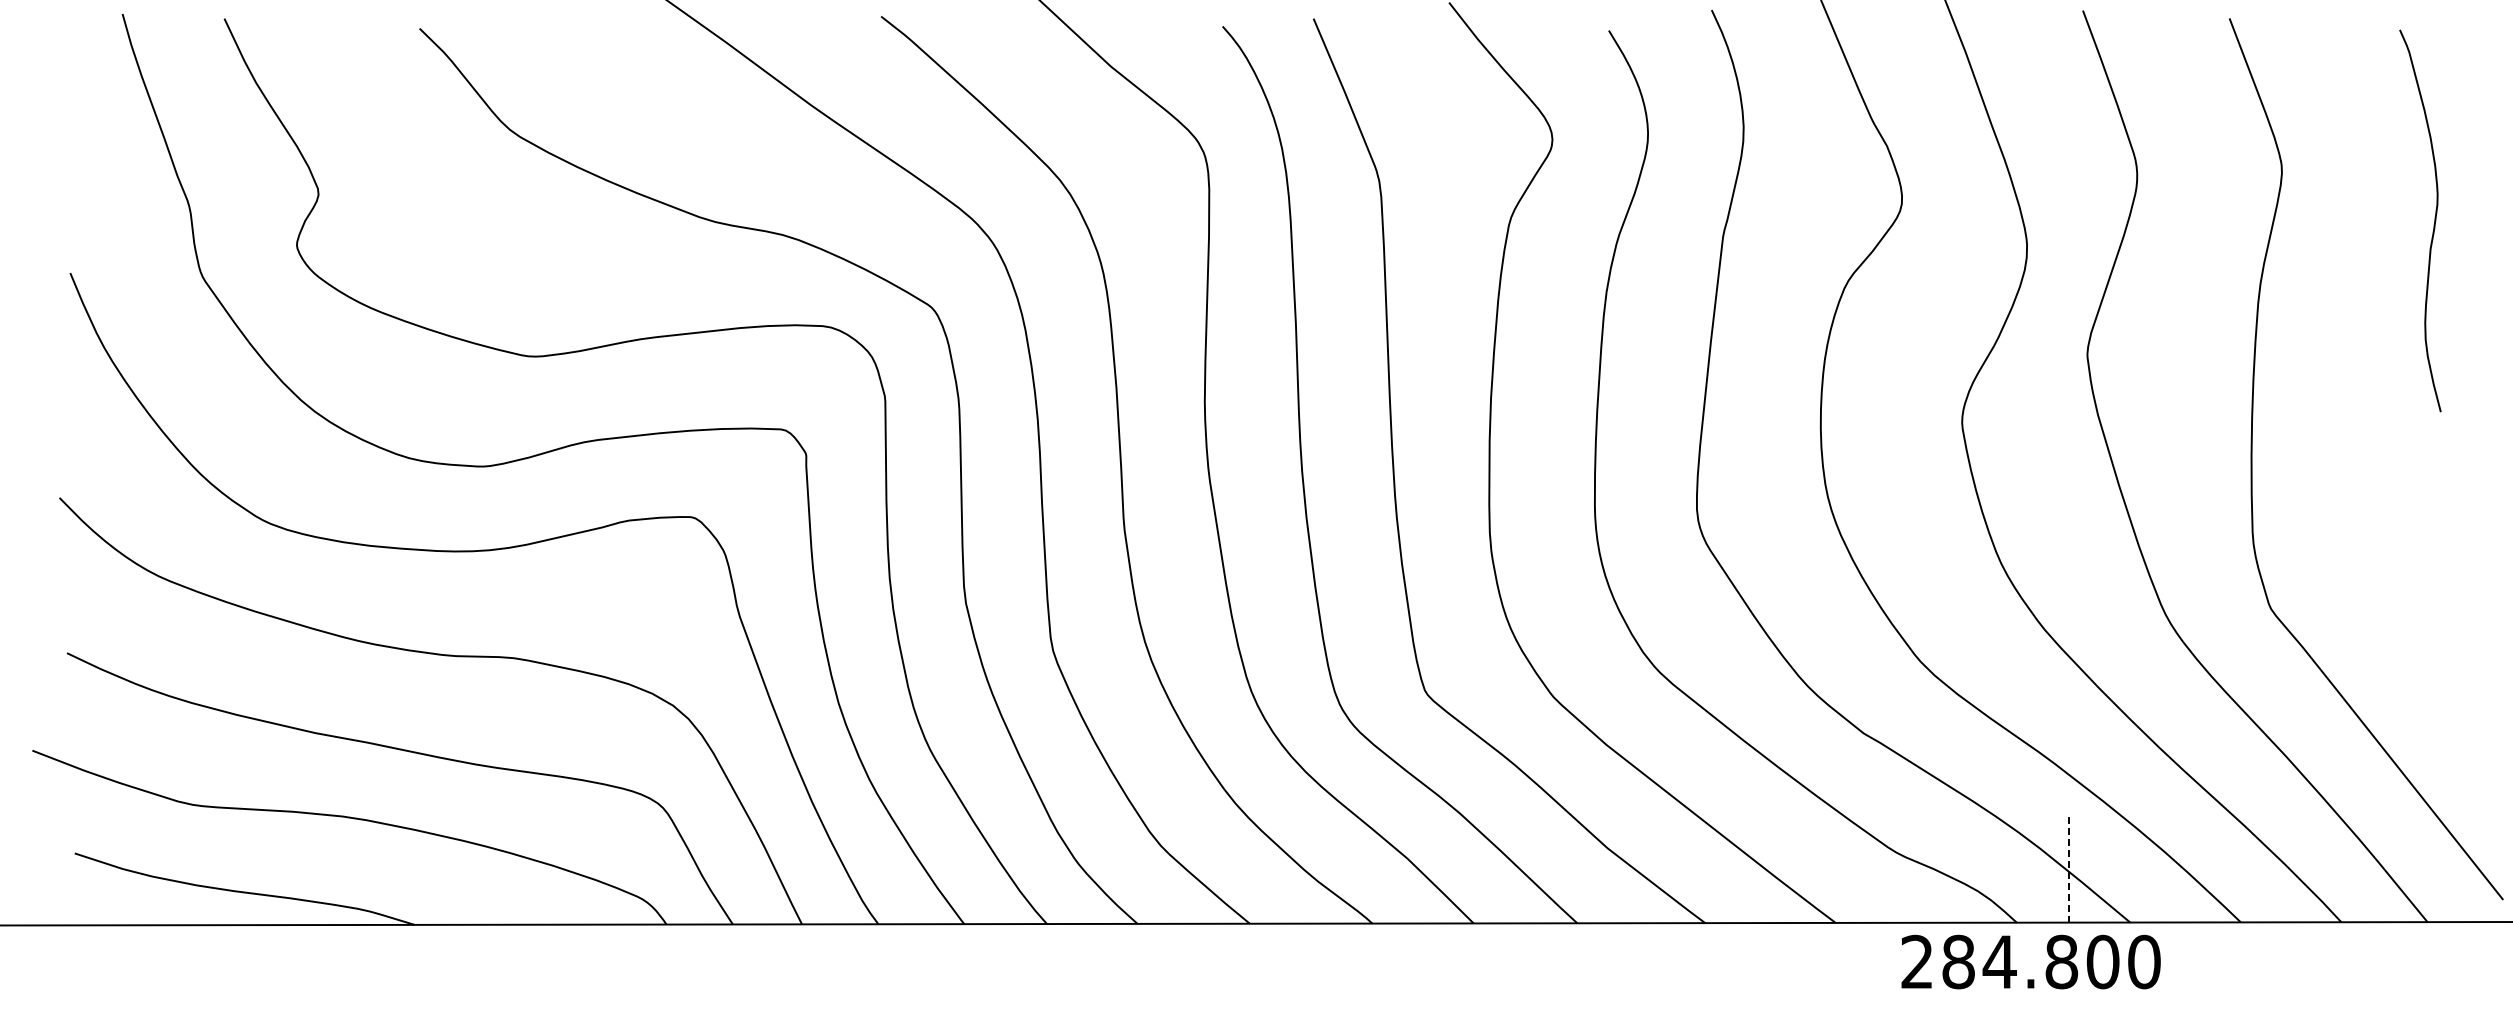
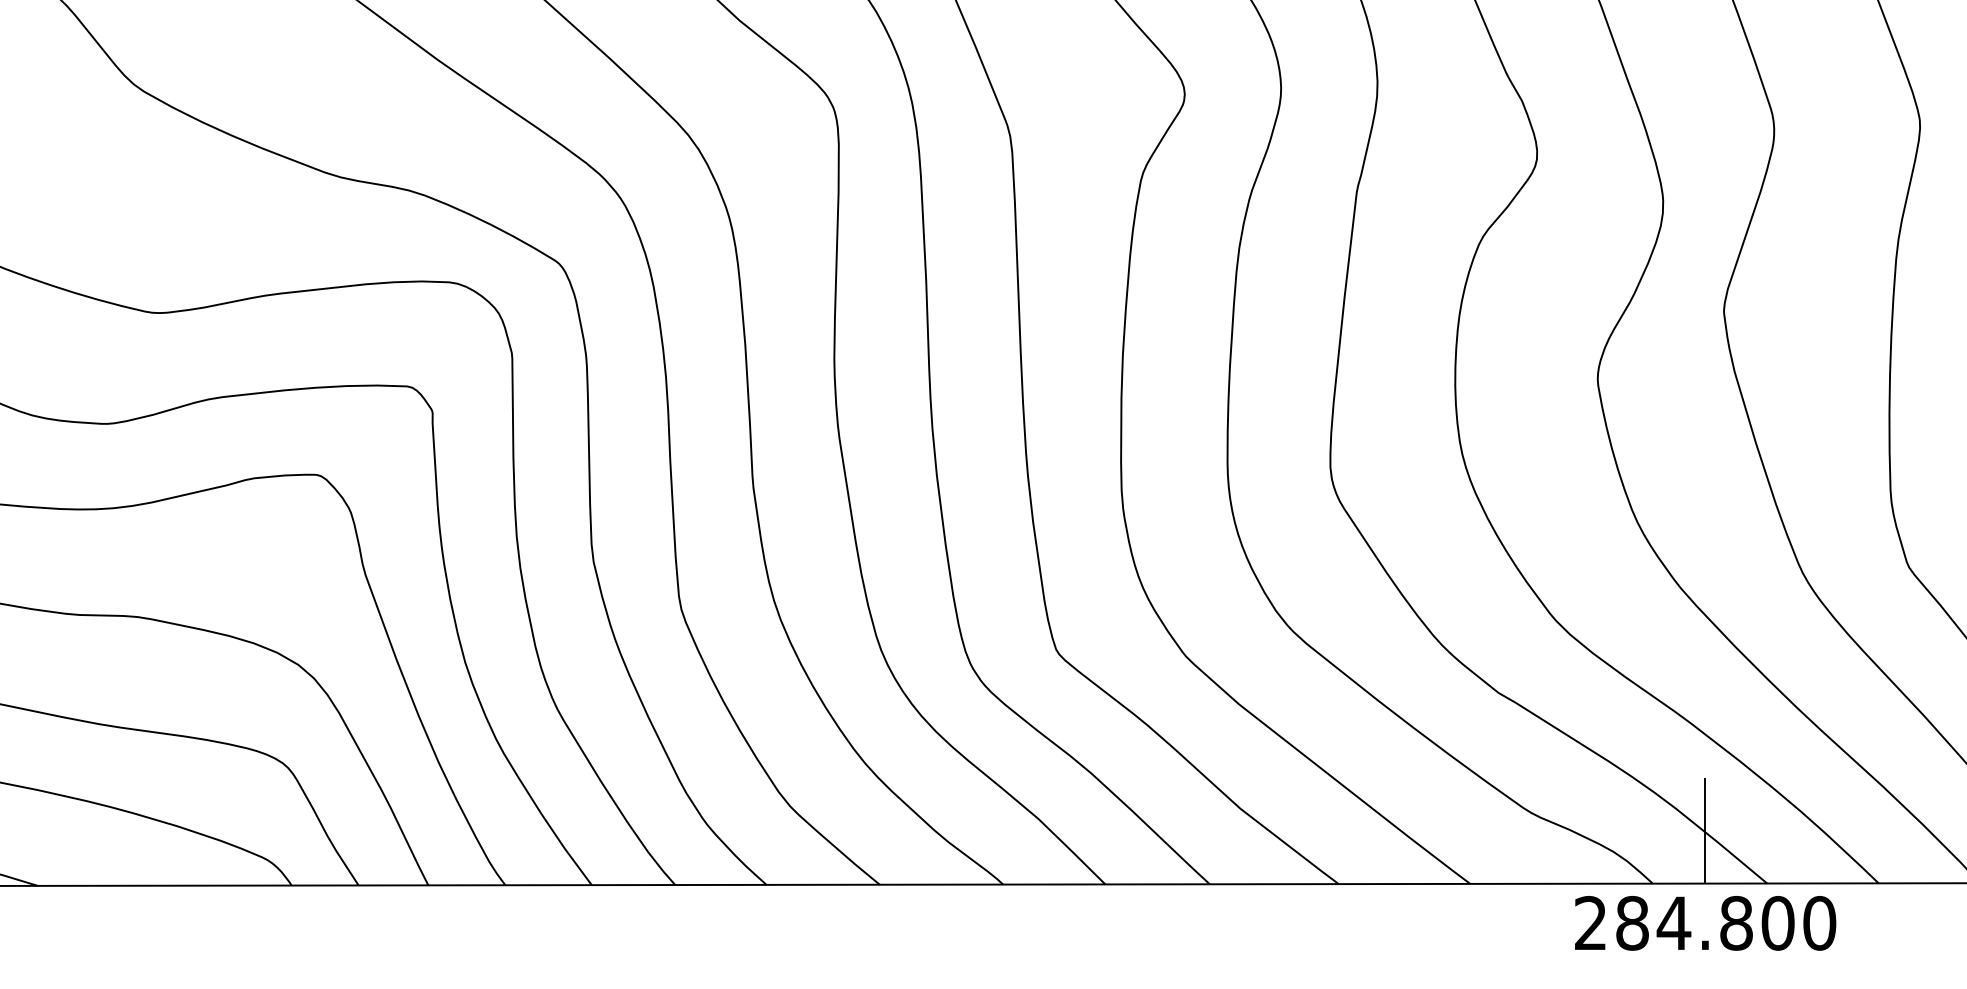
line: (2068, 870) -> (1704, 831), dashed -> solid
text: (2030, 961) -> (1704, 922), moved

